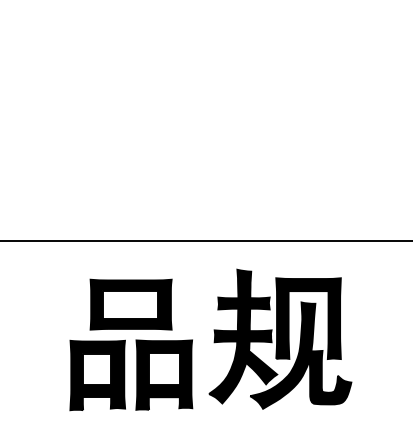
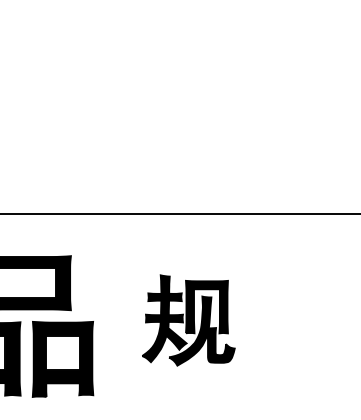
part: (280, 338) -> (188, 319), size x0.6

